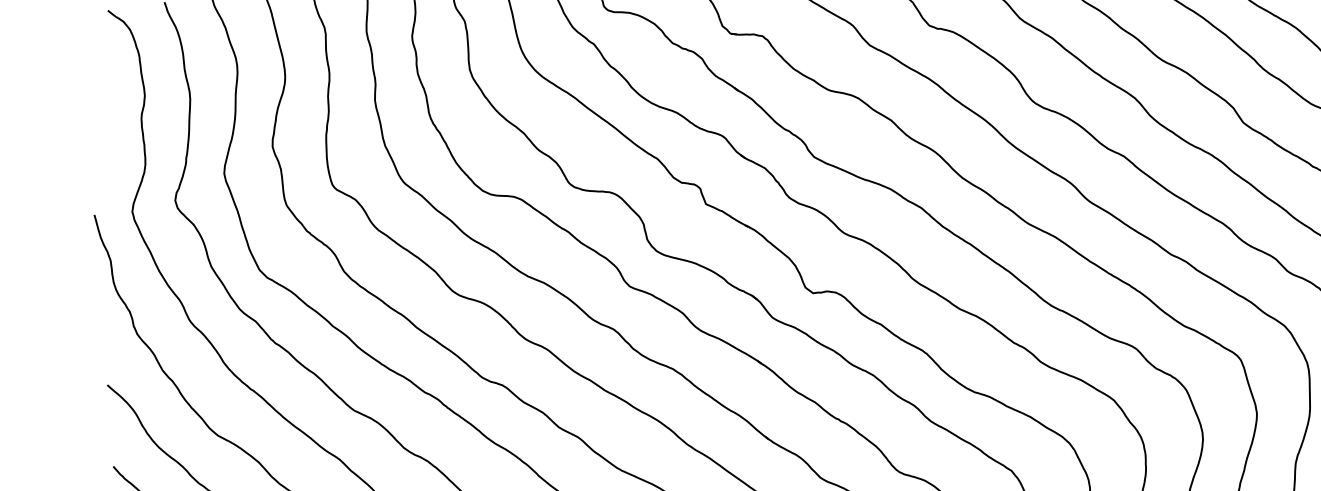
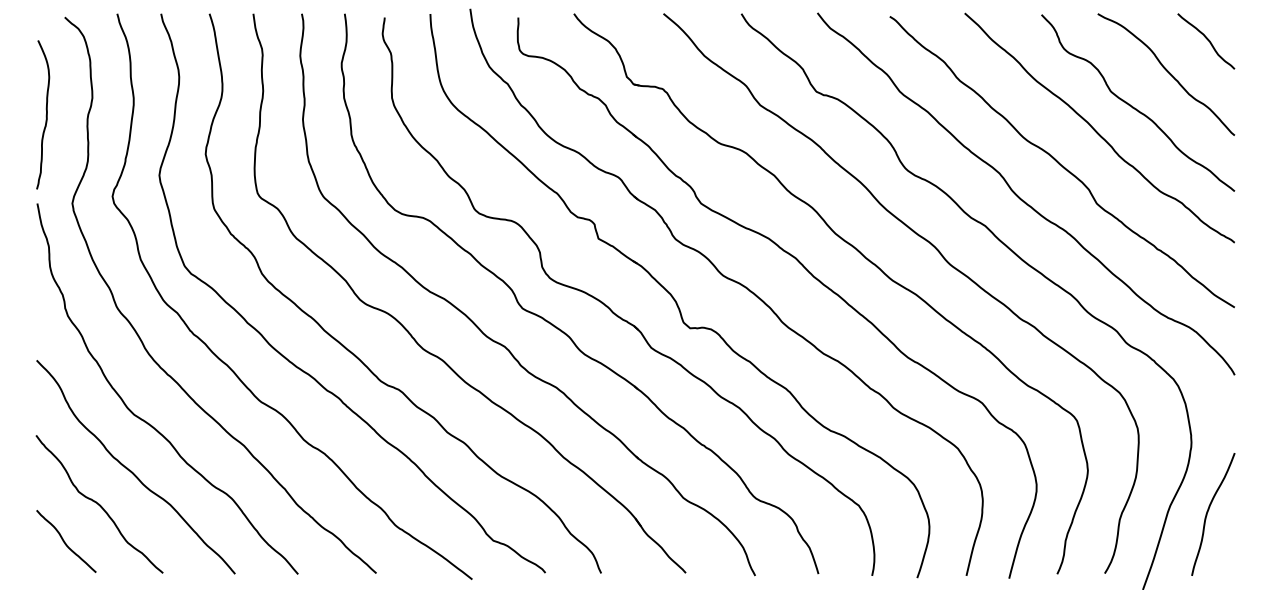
curve: (95, 118) -> (45, 115), added

